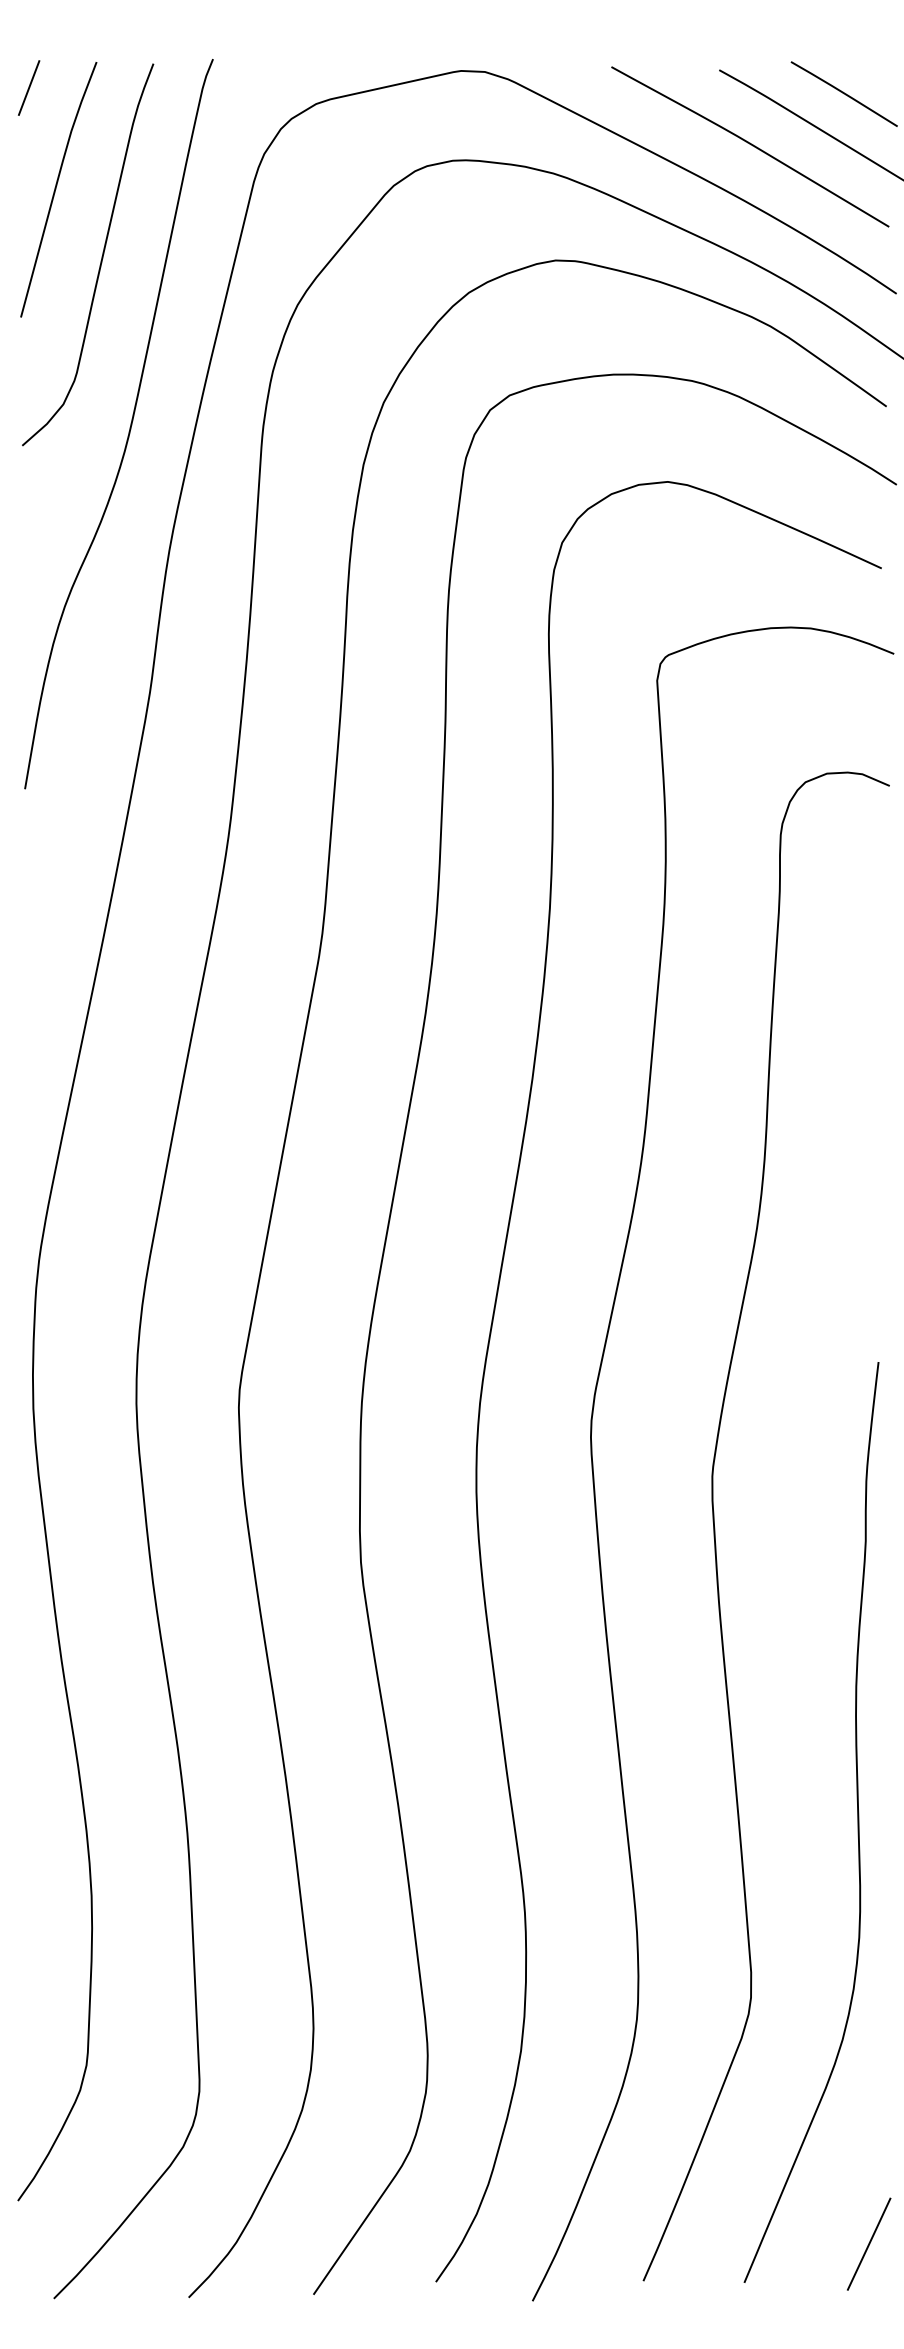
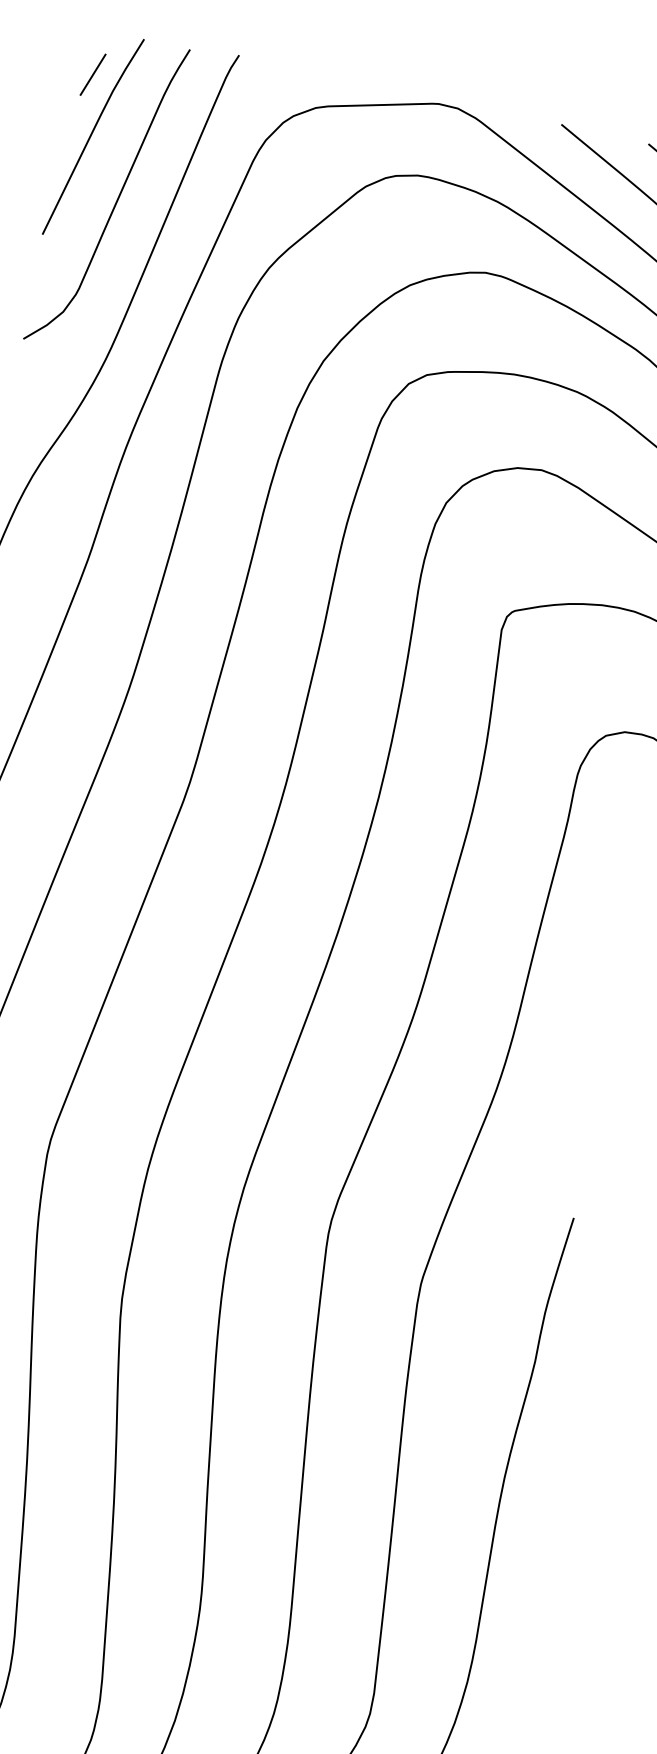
line: (29, 87) -> (93, 74), moved

